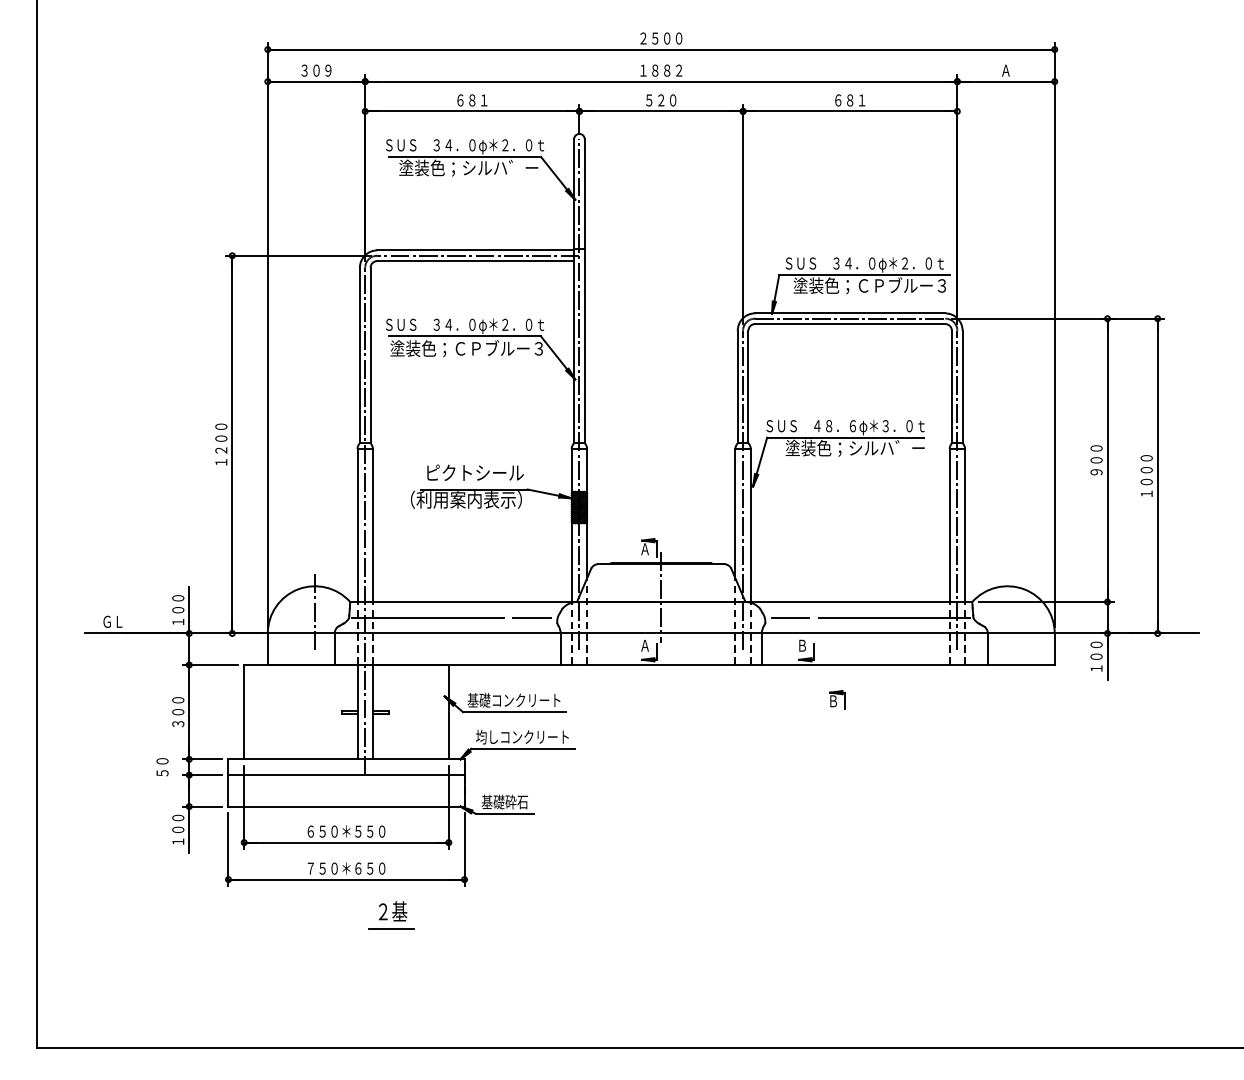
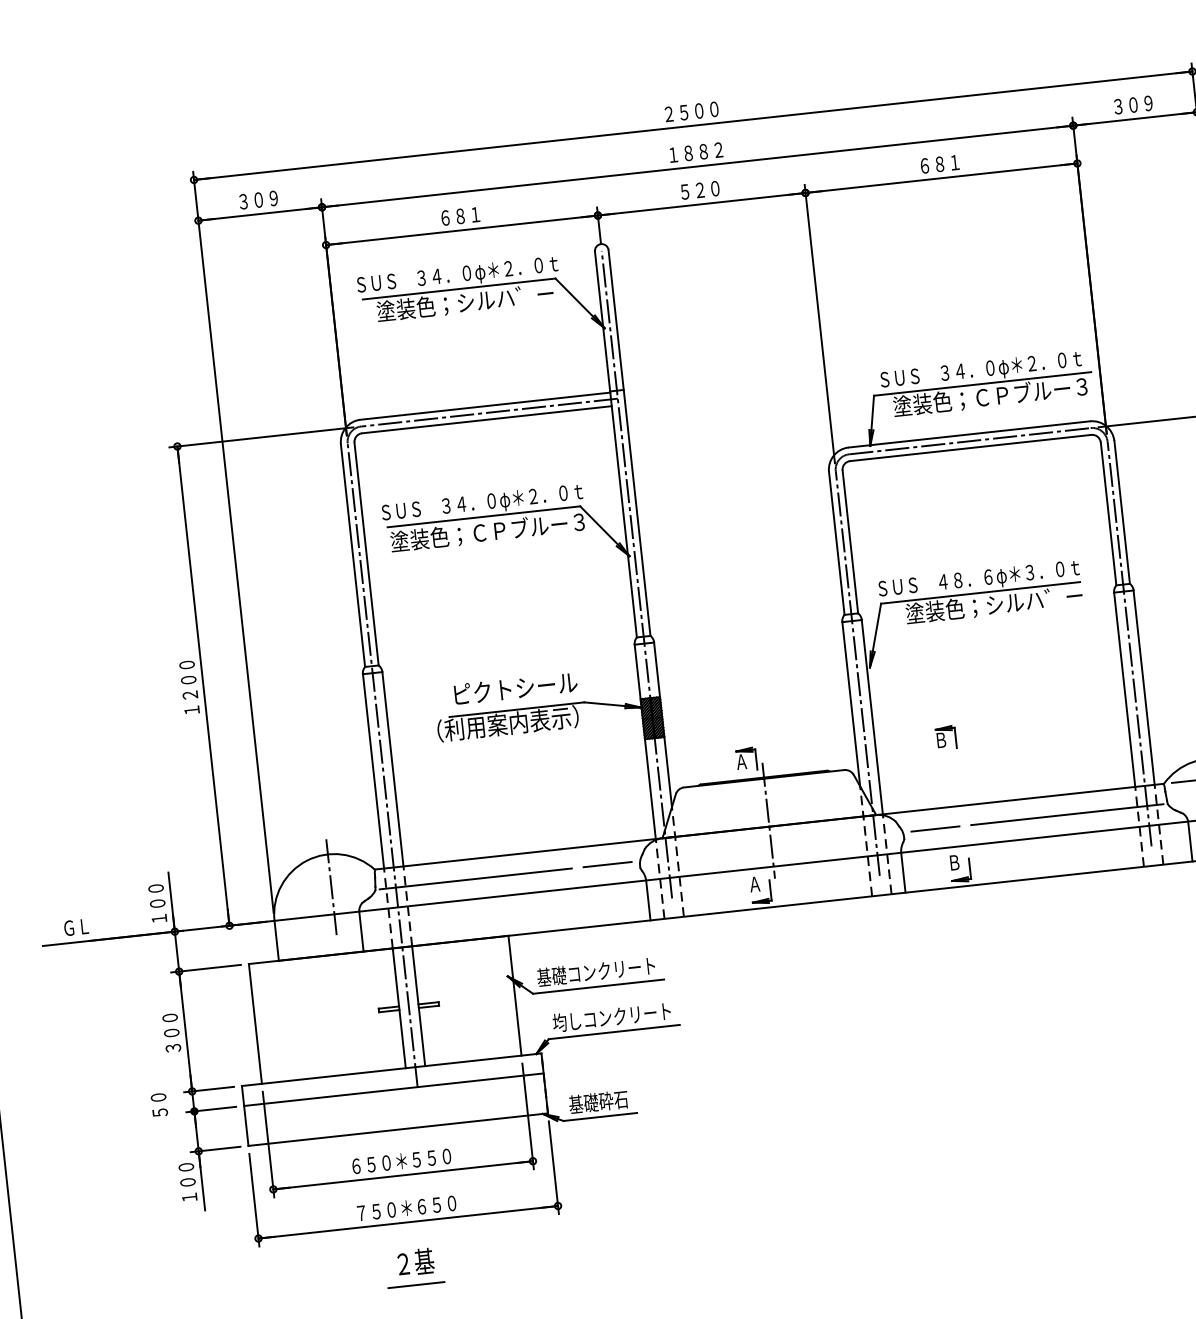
text: (1005, 70) -> (1132, 104), Ａ -> ３０９
part: (837, 699) -> (946, 737), moved
part: (391, 915) -> (414, 1267), moved

